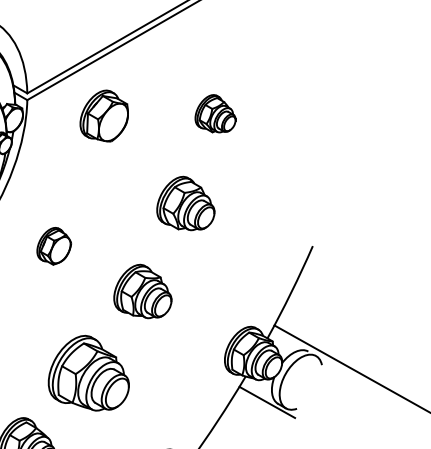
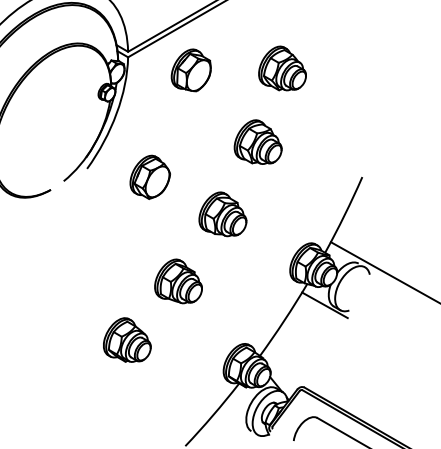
part: (215, 113) -> (282, 68), size x1.43
part: (53, 245) -> (149, 176), size x1.43
part: (88, 373) -> (178, 281), size x0.71

